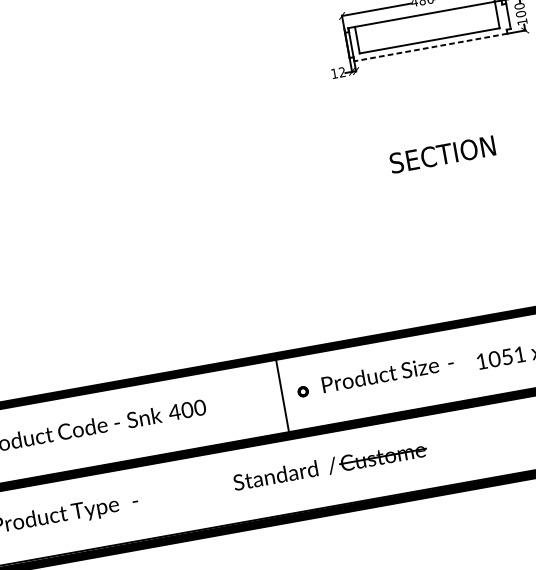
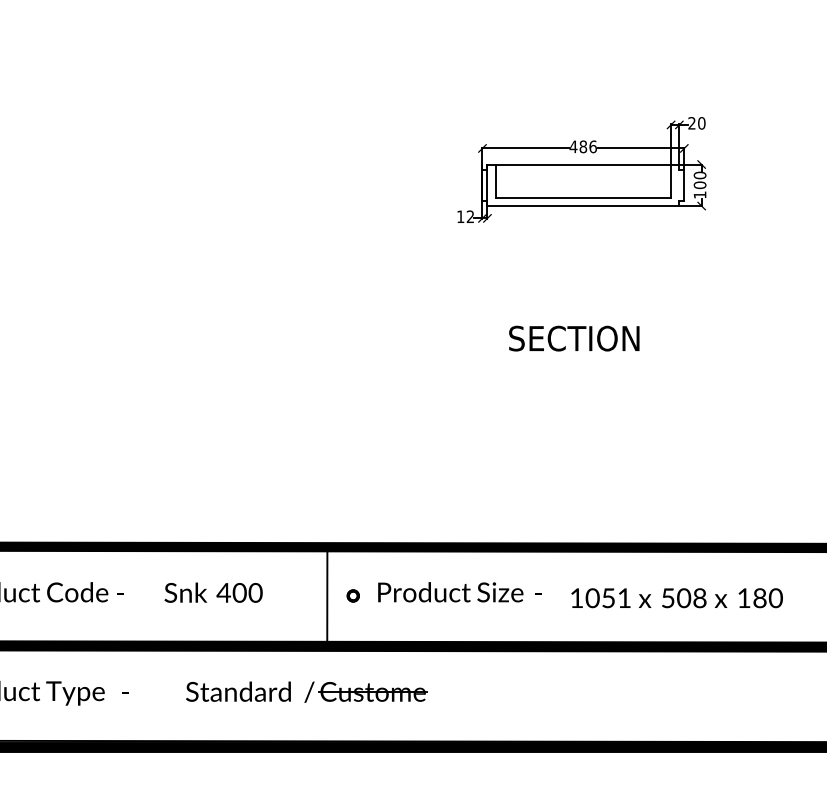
line: (431, 47) -> (583, 206), dashed -> solid
text: (166, 413) -> (213, 592), moved
part: (329, 465) -> (306, 691), moved

